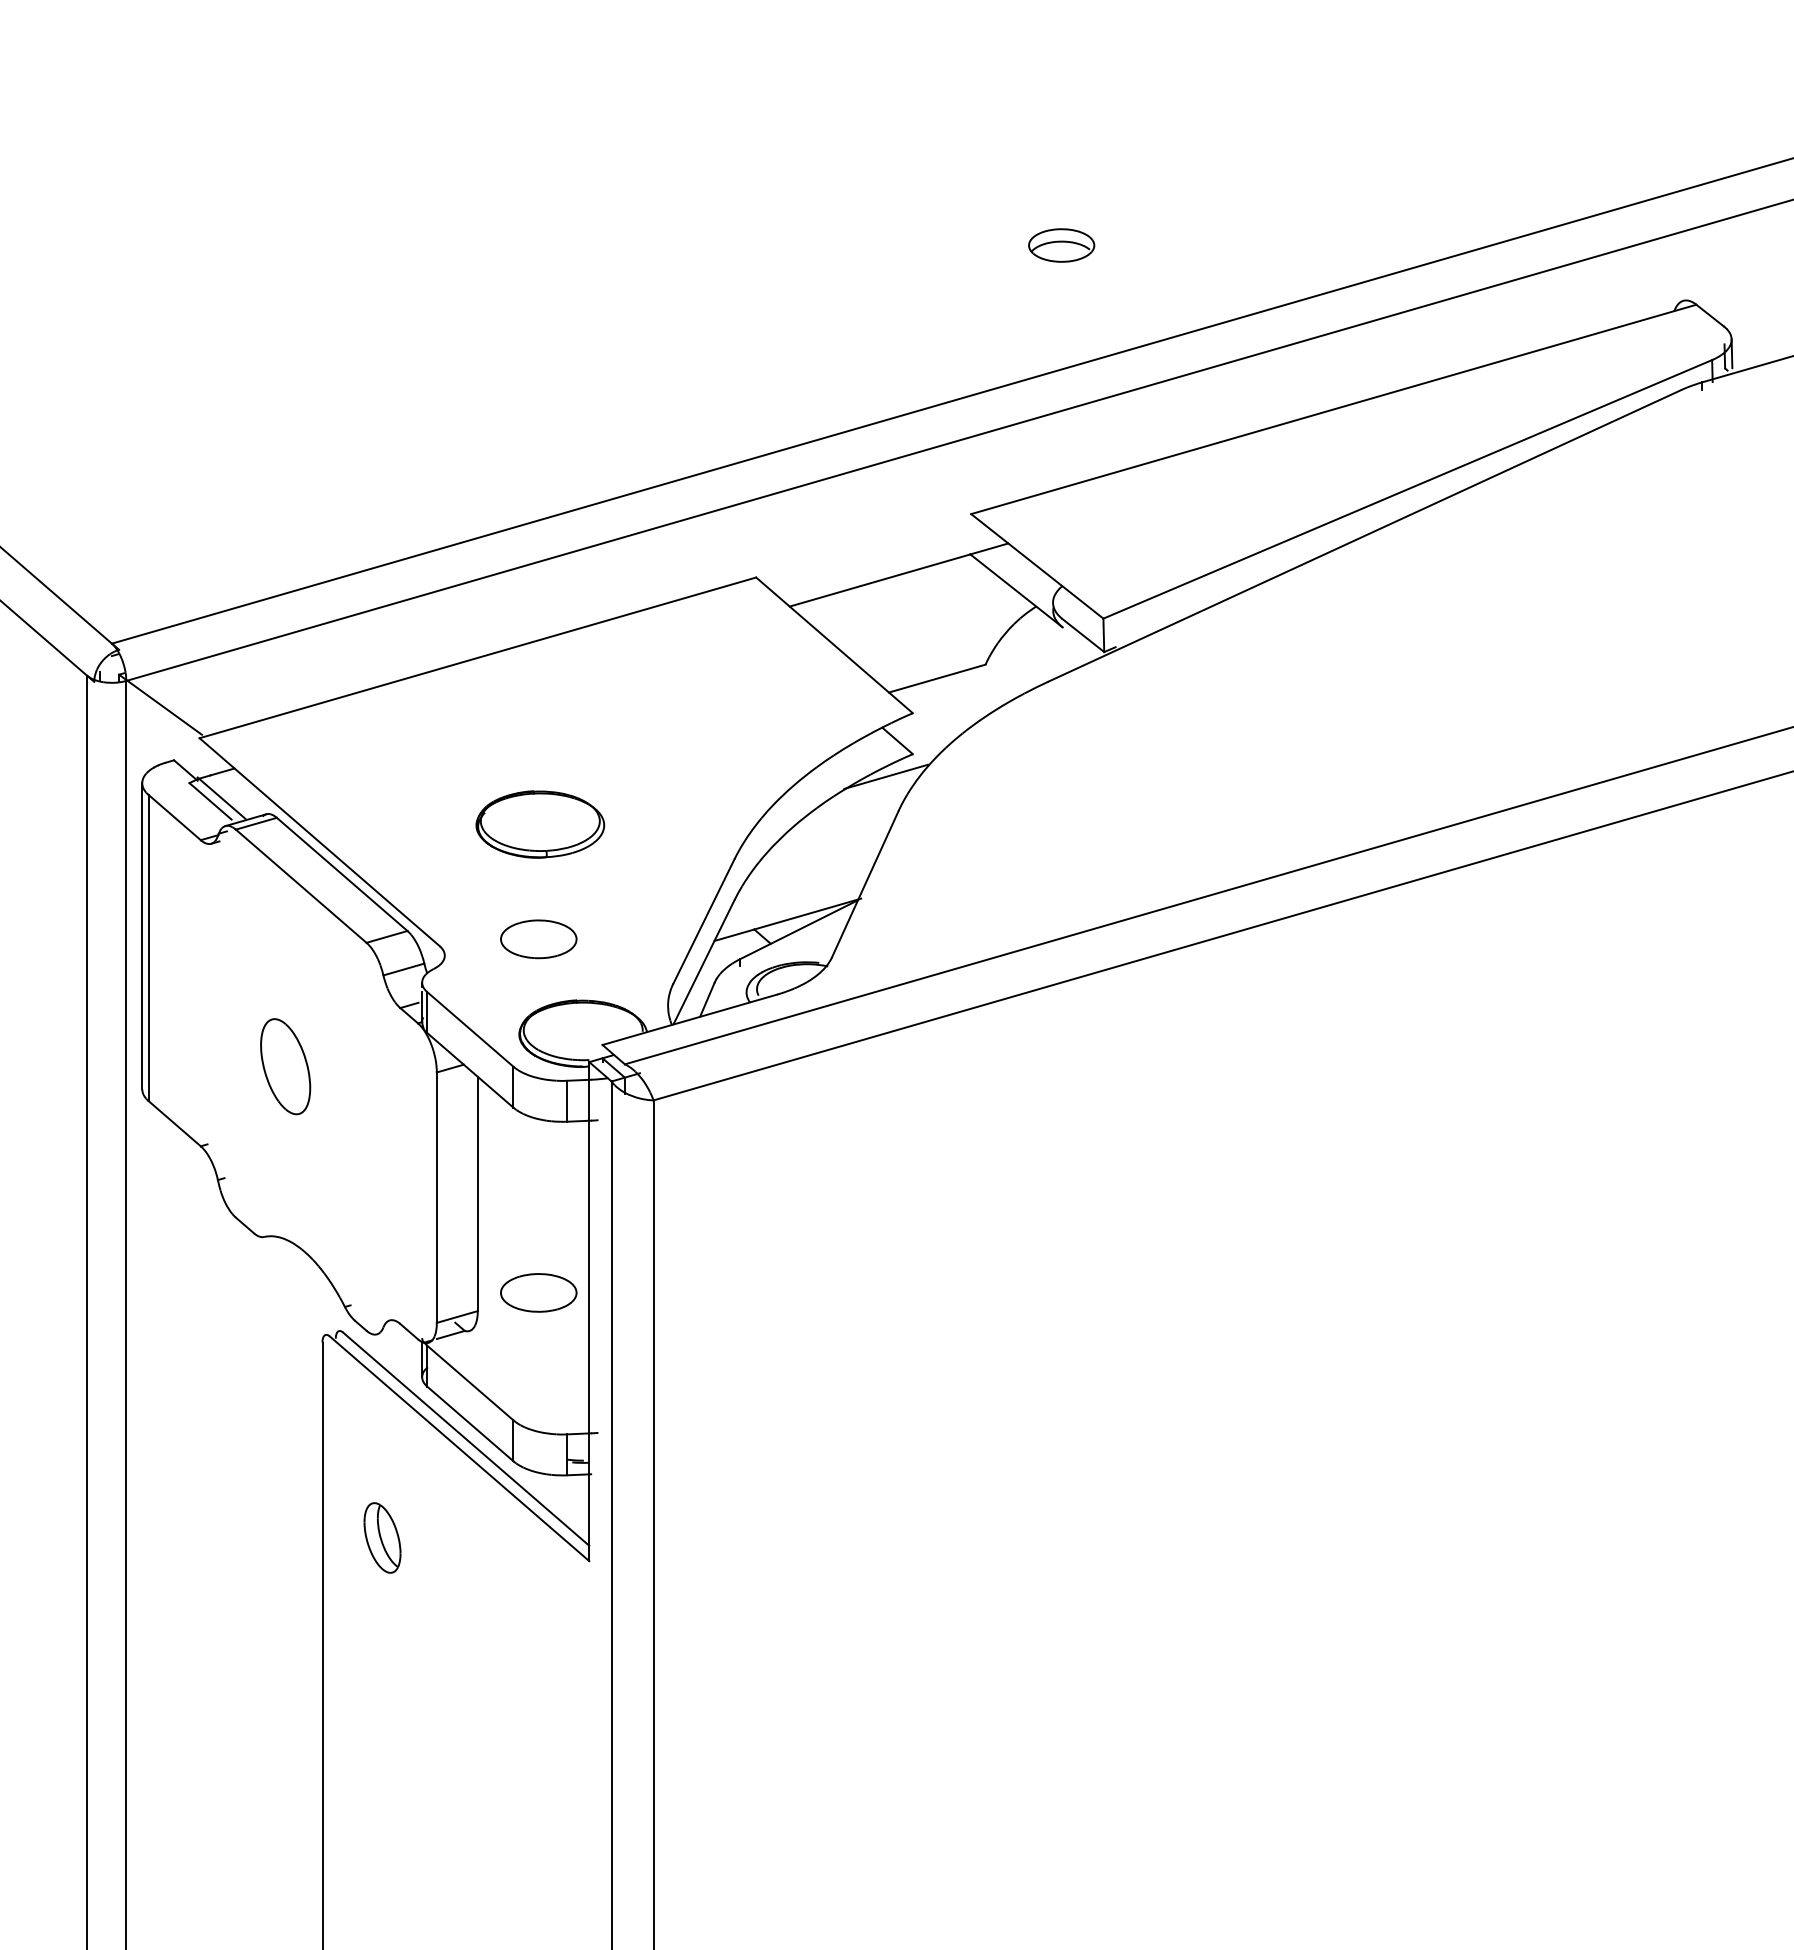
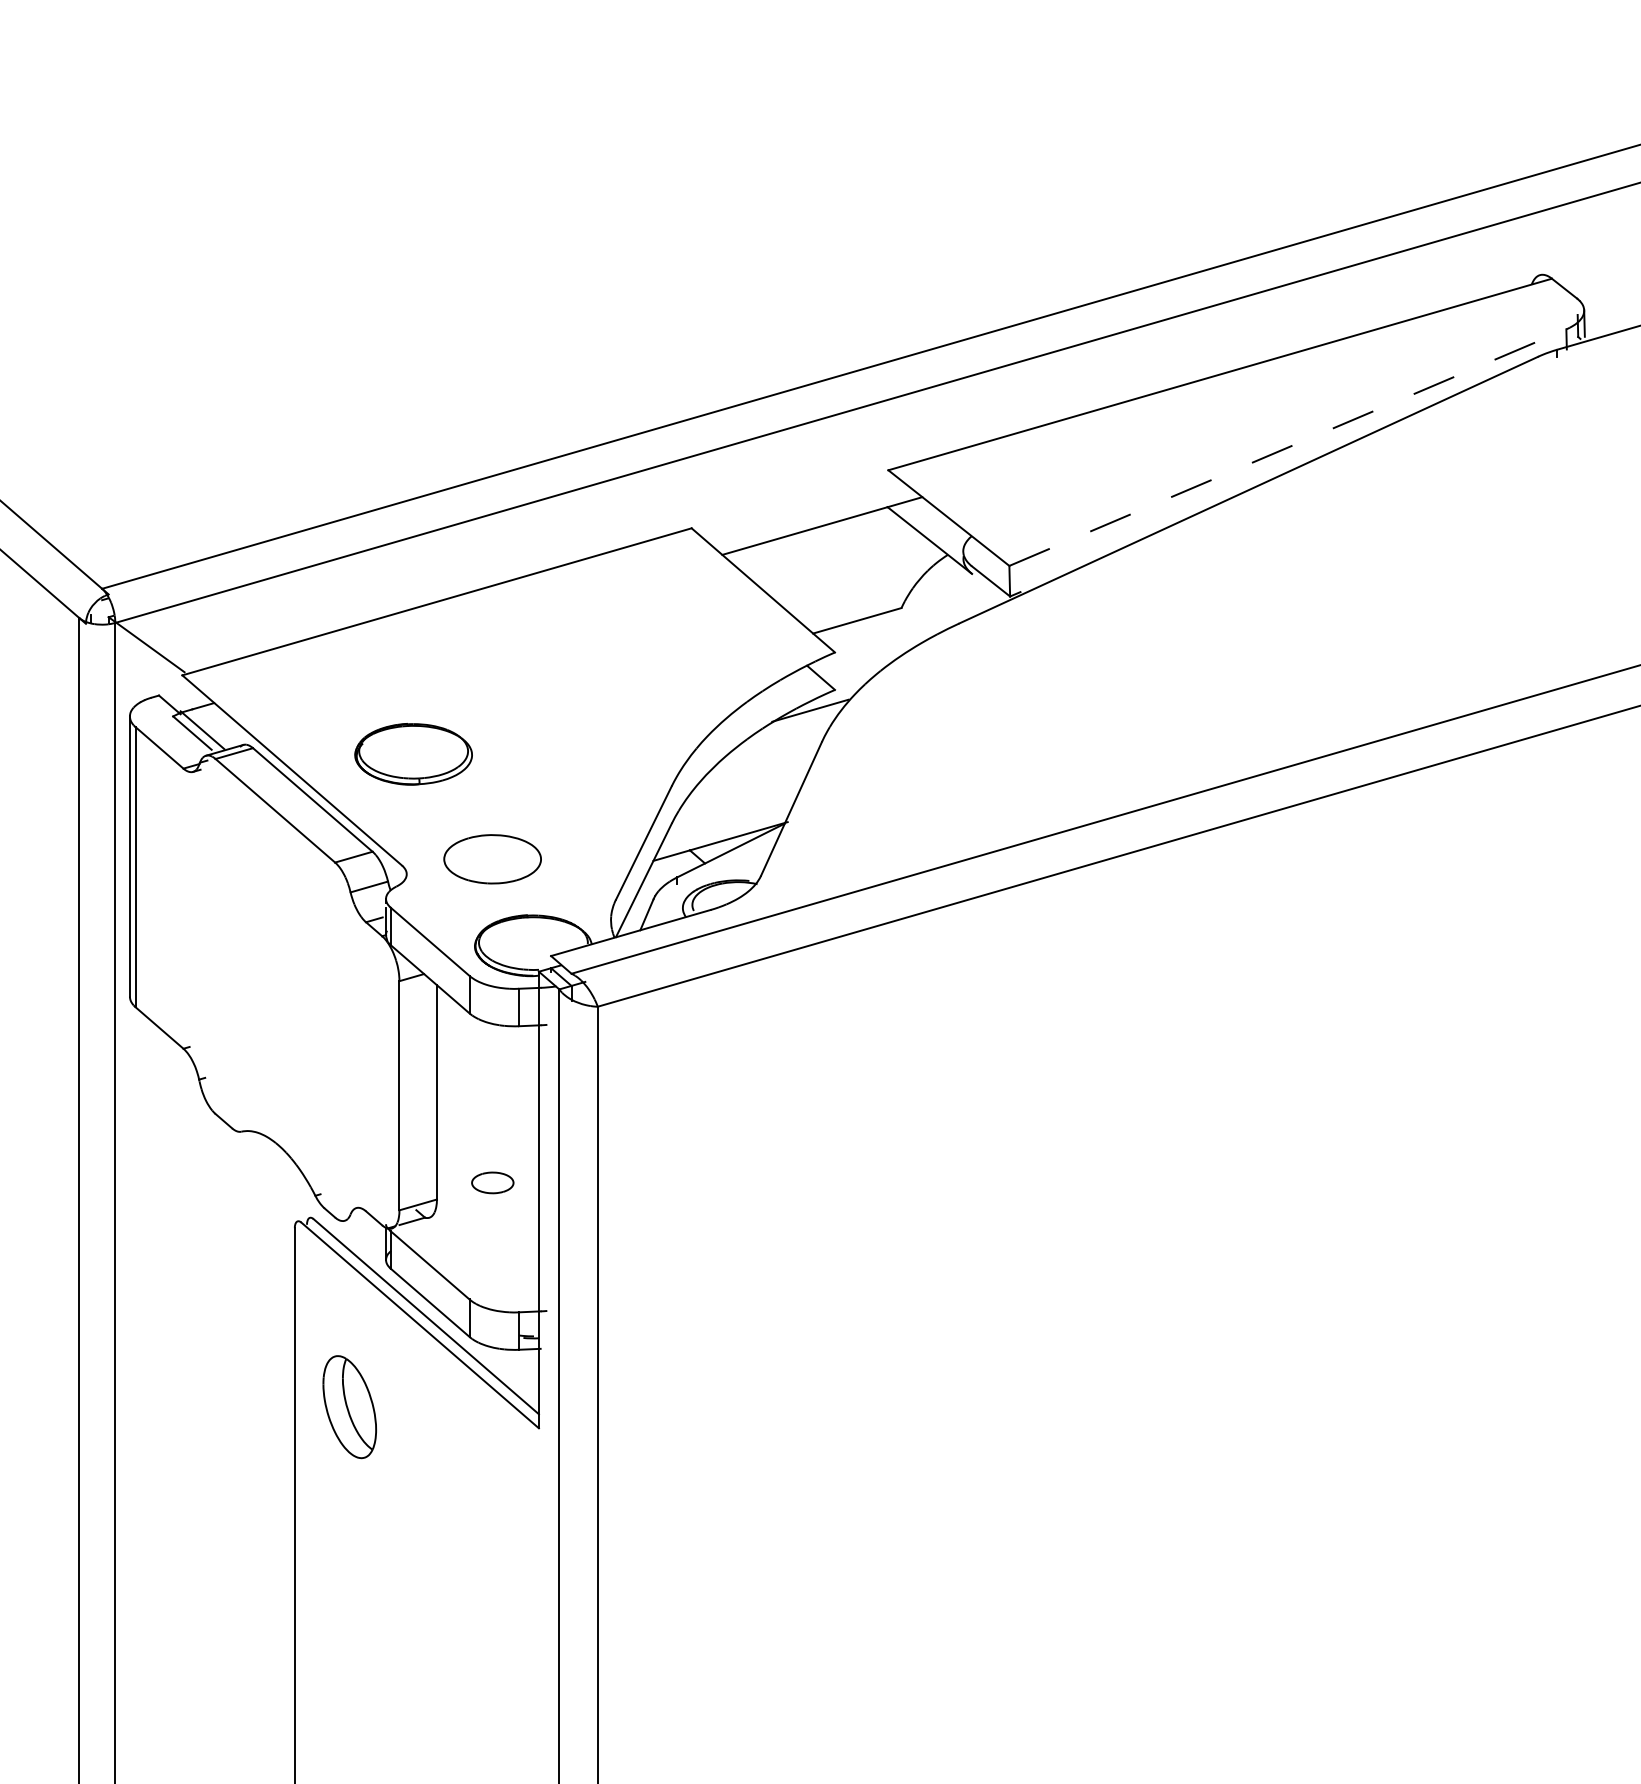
part: (1061, 245) -> (971, 224), removed
line: (1407, 489) -> (1287, 447), solid -> dashed
part: (540, 824) -> (413, 754), moved
part: (538, 939) -> (492, 859), size x1.4
part: (285, 1066) -> (260, 975), removed
part: (538, 1292) -> (492, 1182), size x0.6
part: (382, 1537) -> (349, 1406), size x1.6

